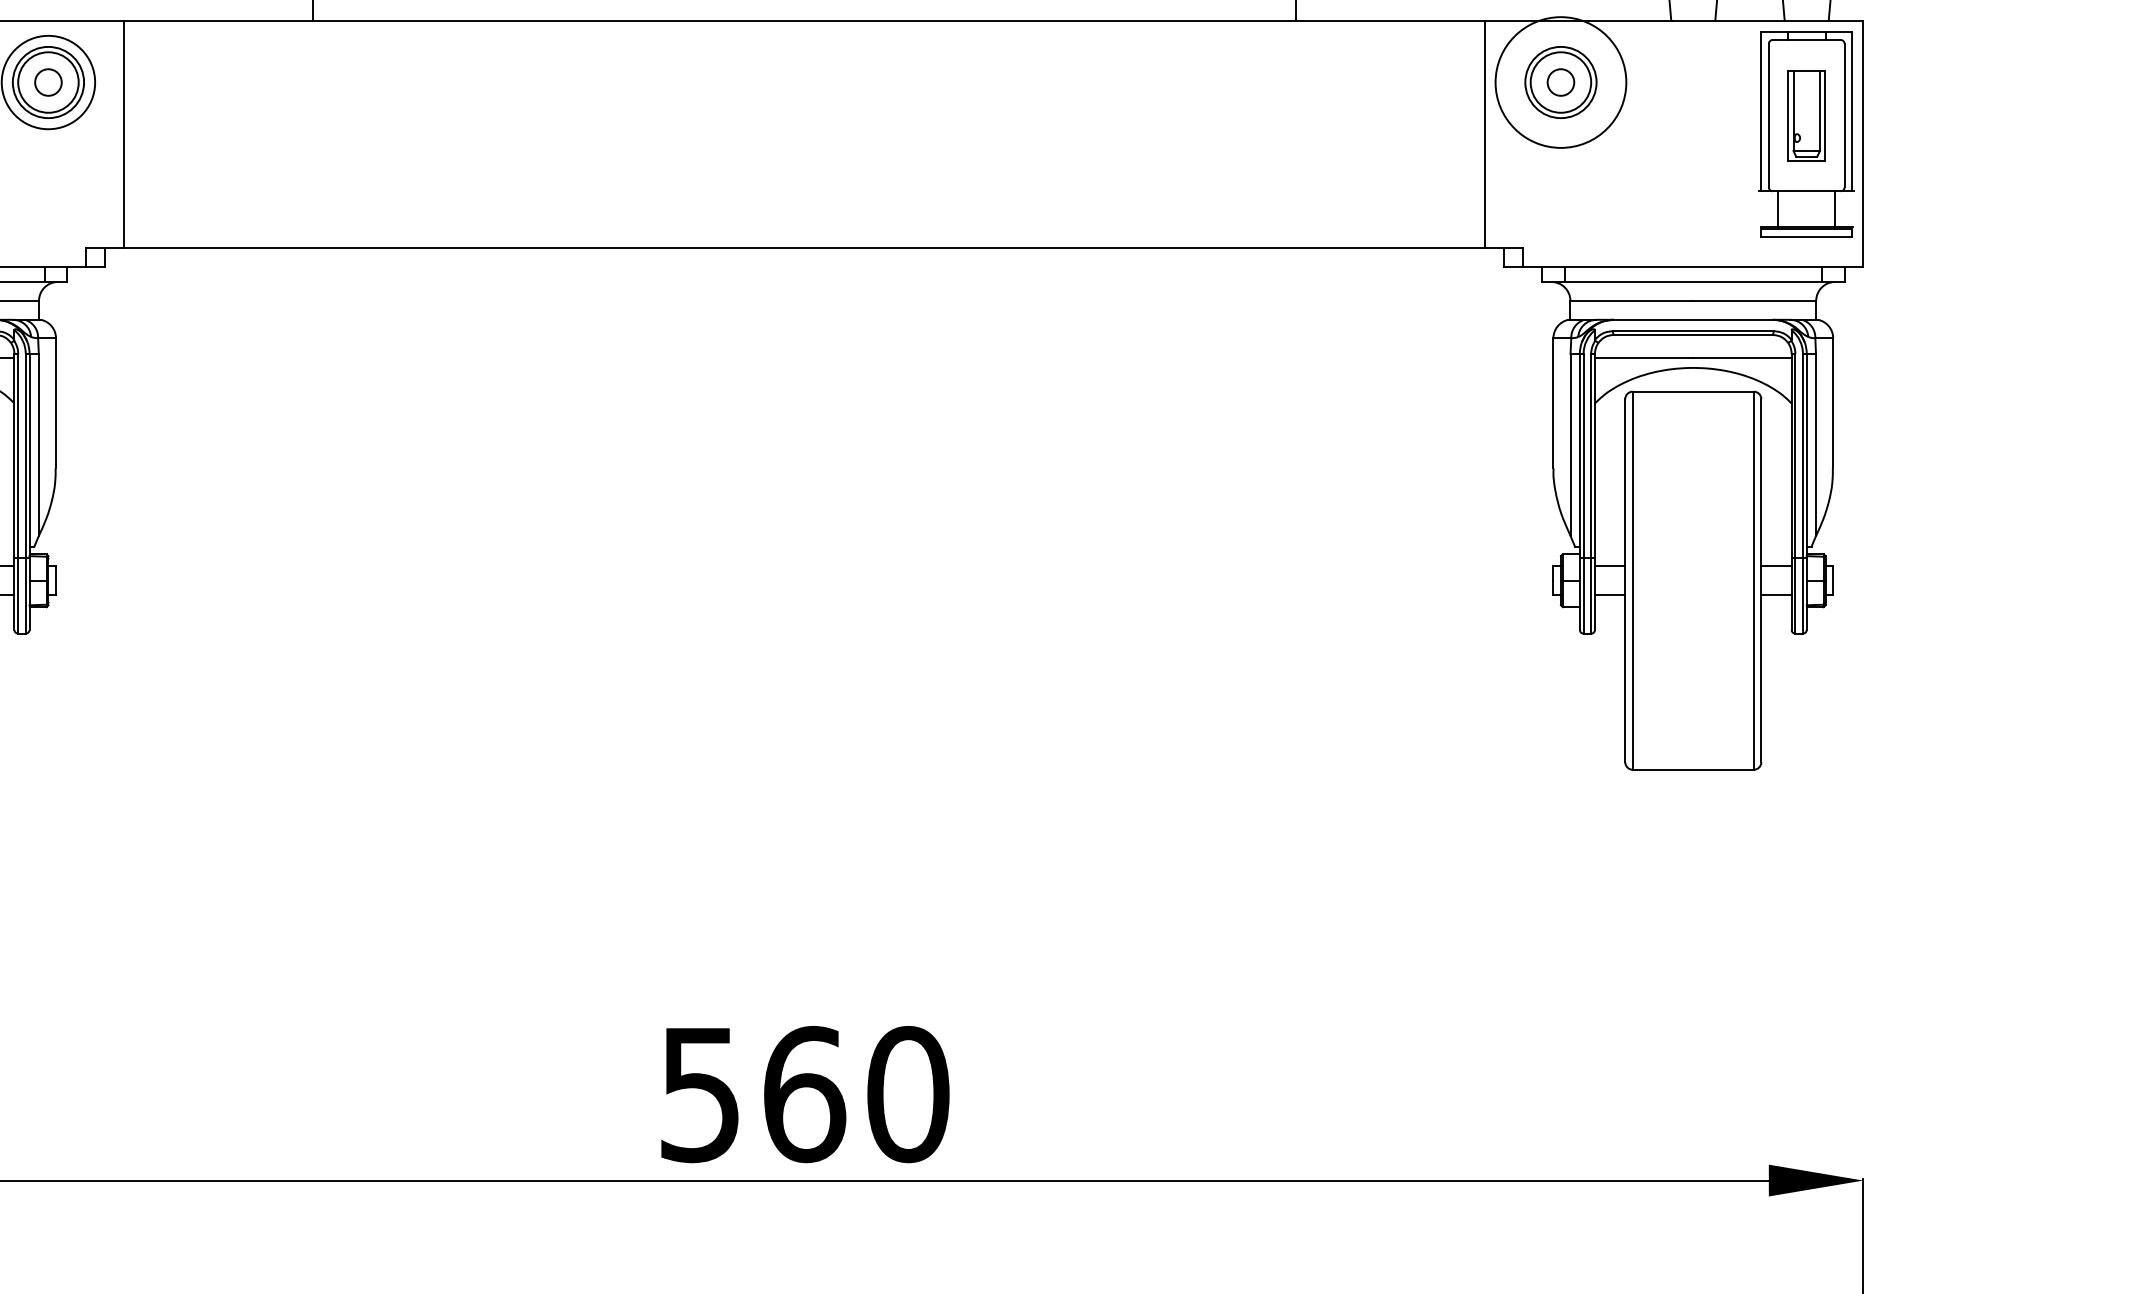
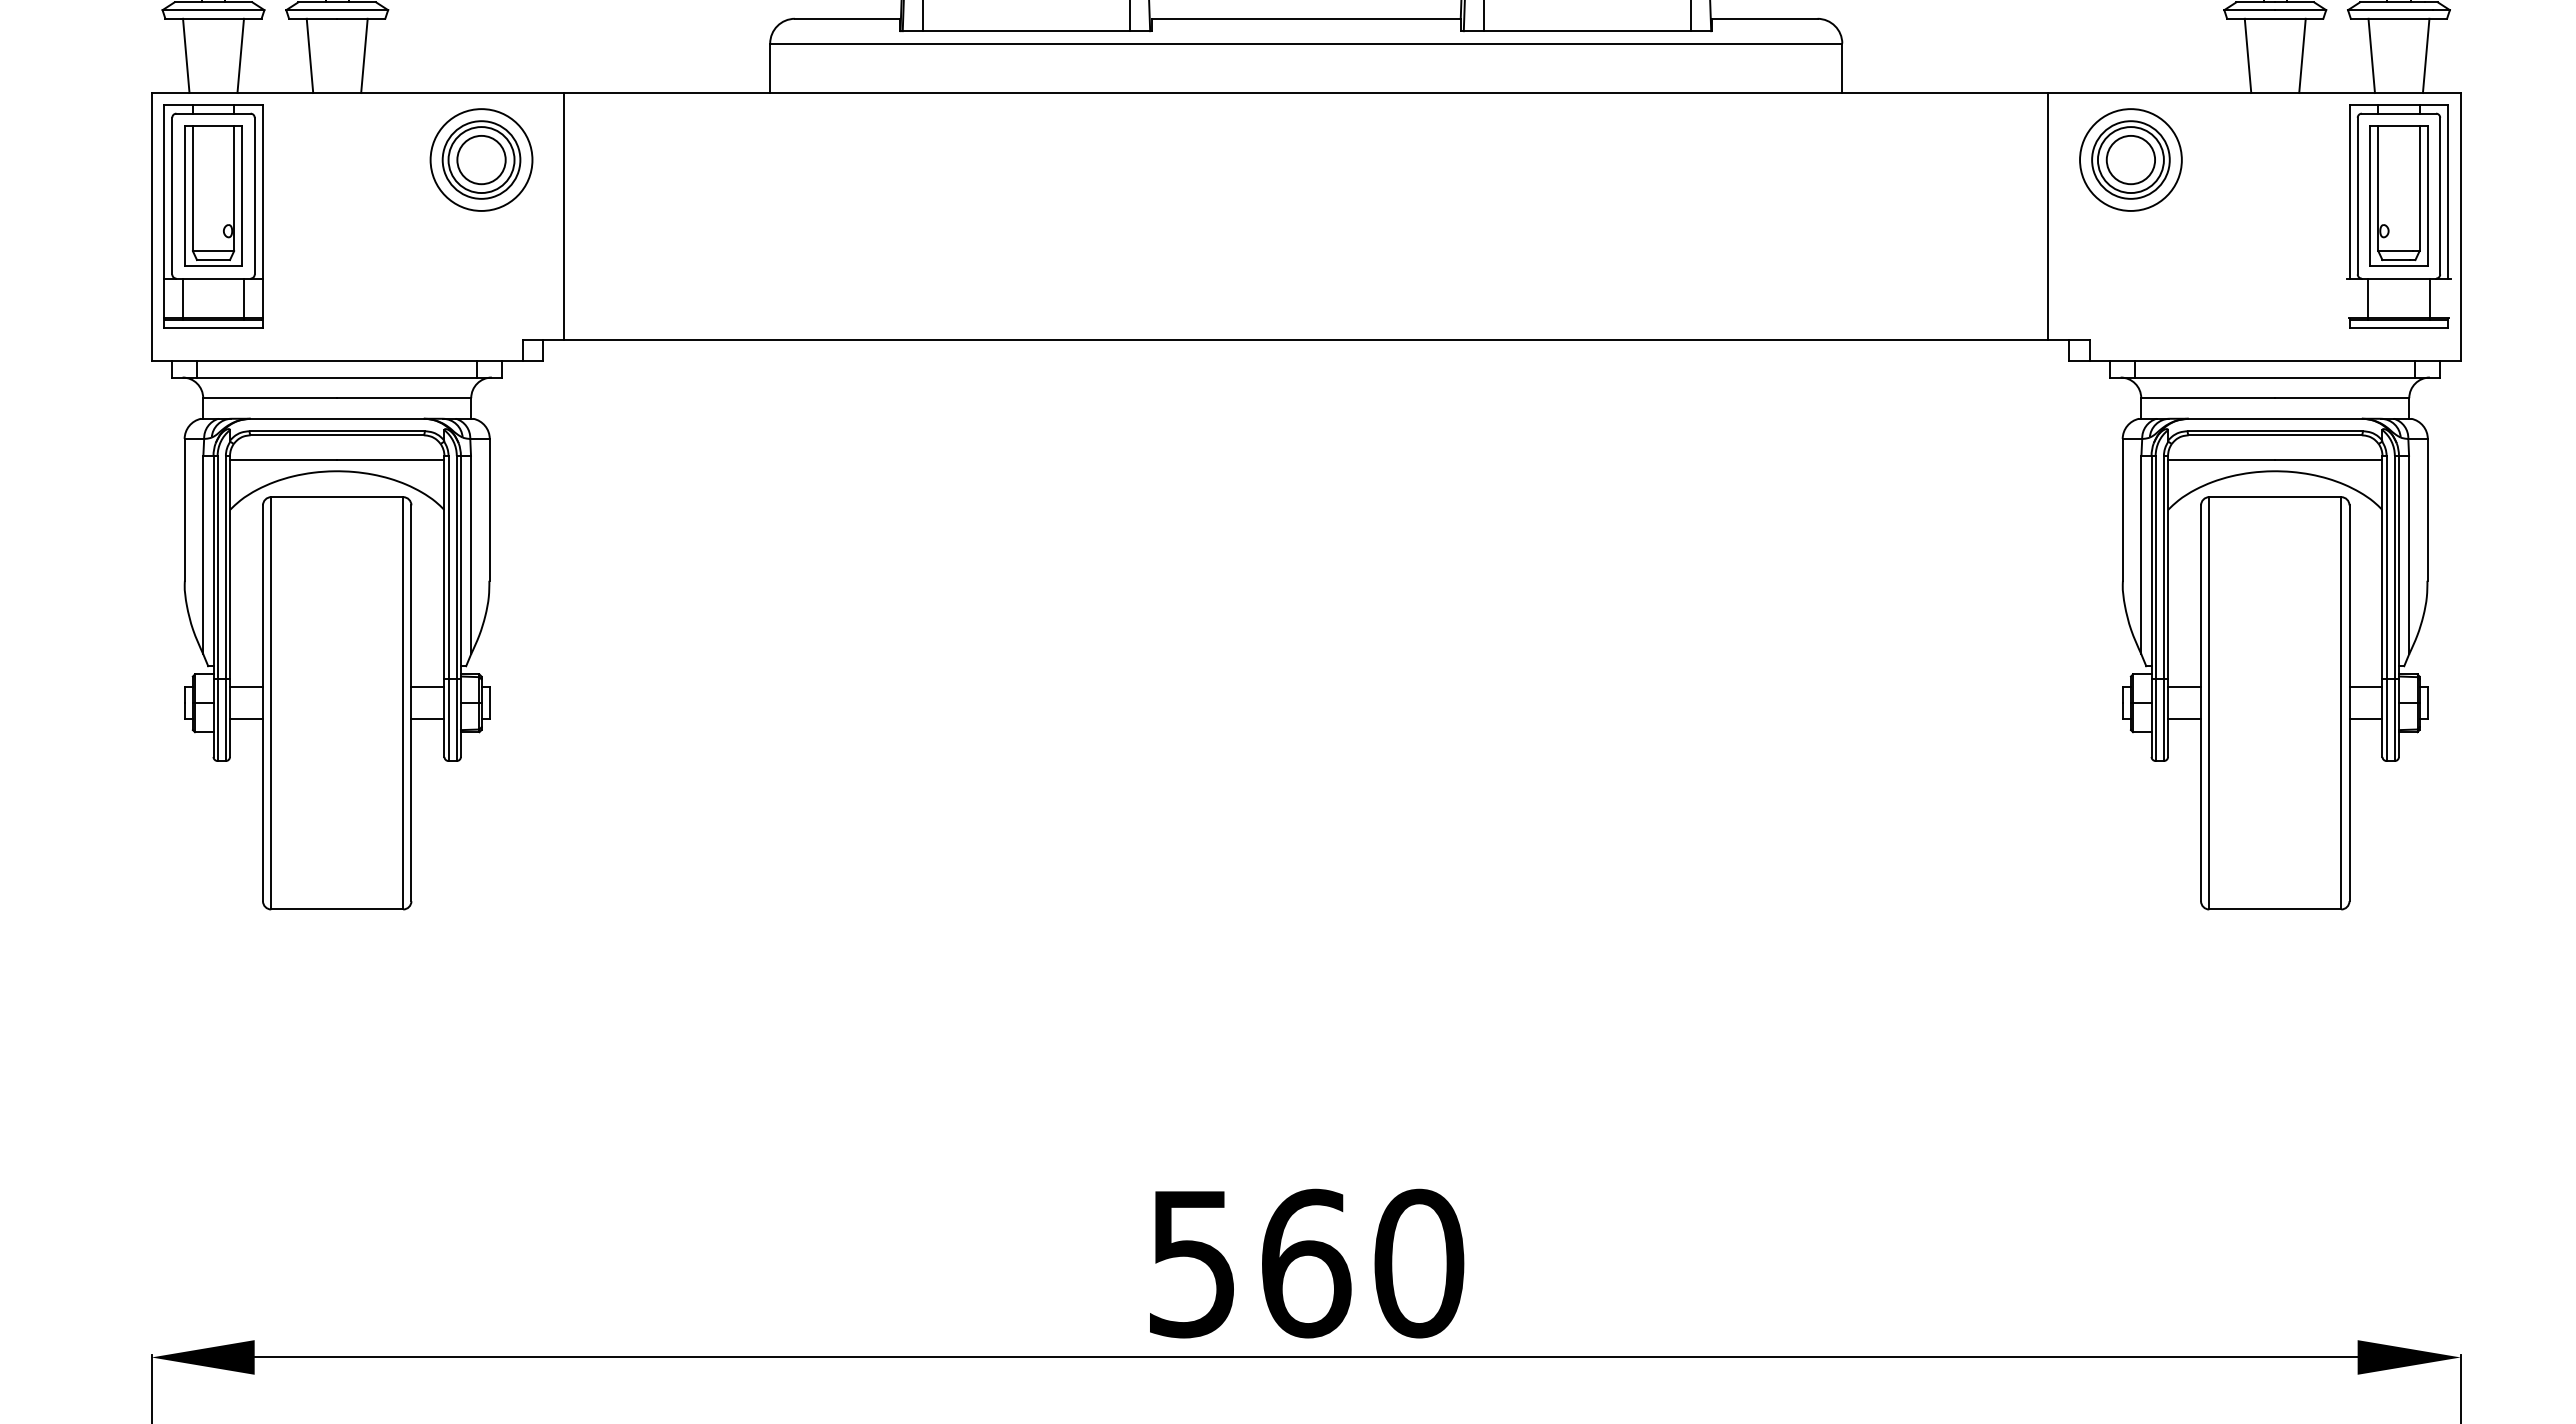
circle: (48, 82) -> (481, 159), size x1.67
circle: (1560, 82) -> (2130, 159), size x0.71
circle: (1560, 82) -> (2130, 159), size x1.67
part: (1806, 115) -> (2398, 195), size x1.43

